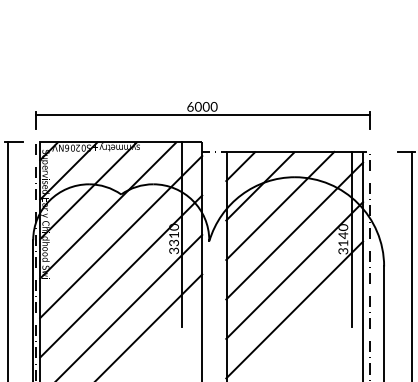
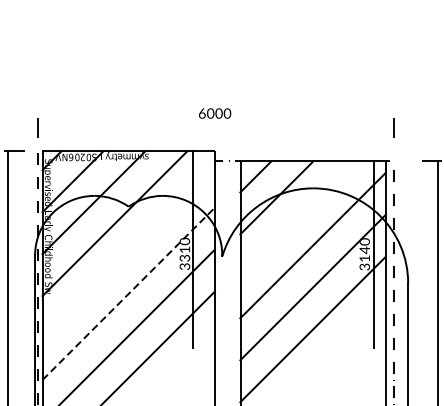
line: (202, 114) -> (215, 121), removed
line: (280, 205) -> (298, 218), removed
line: (121, 237) -> (128, 252), removed
line: (121, 276) -> (128, 293), solid -> dashed

